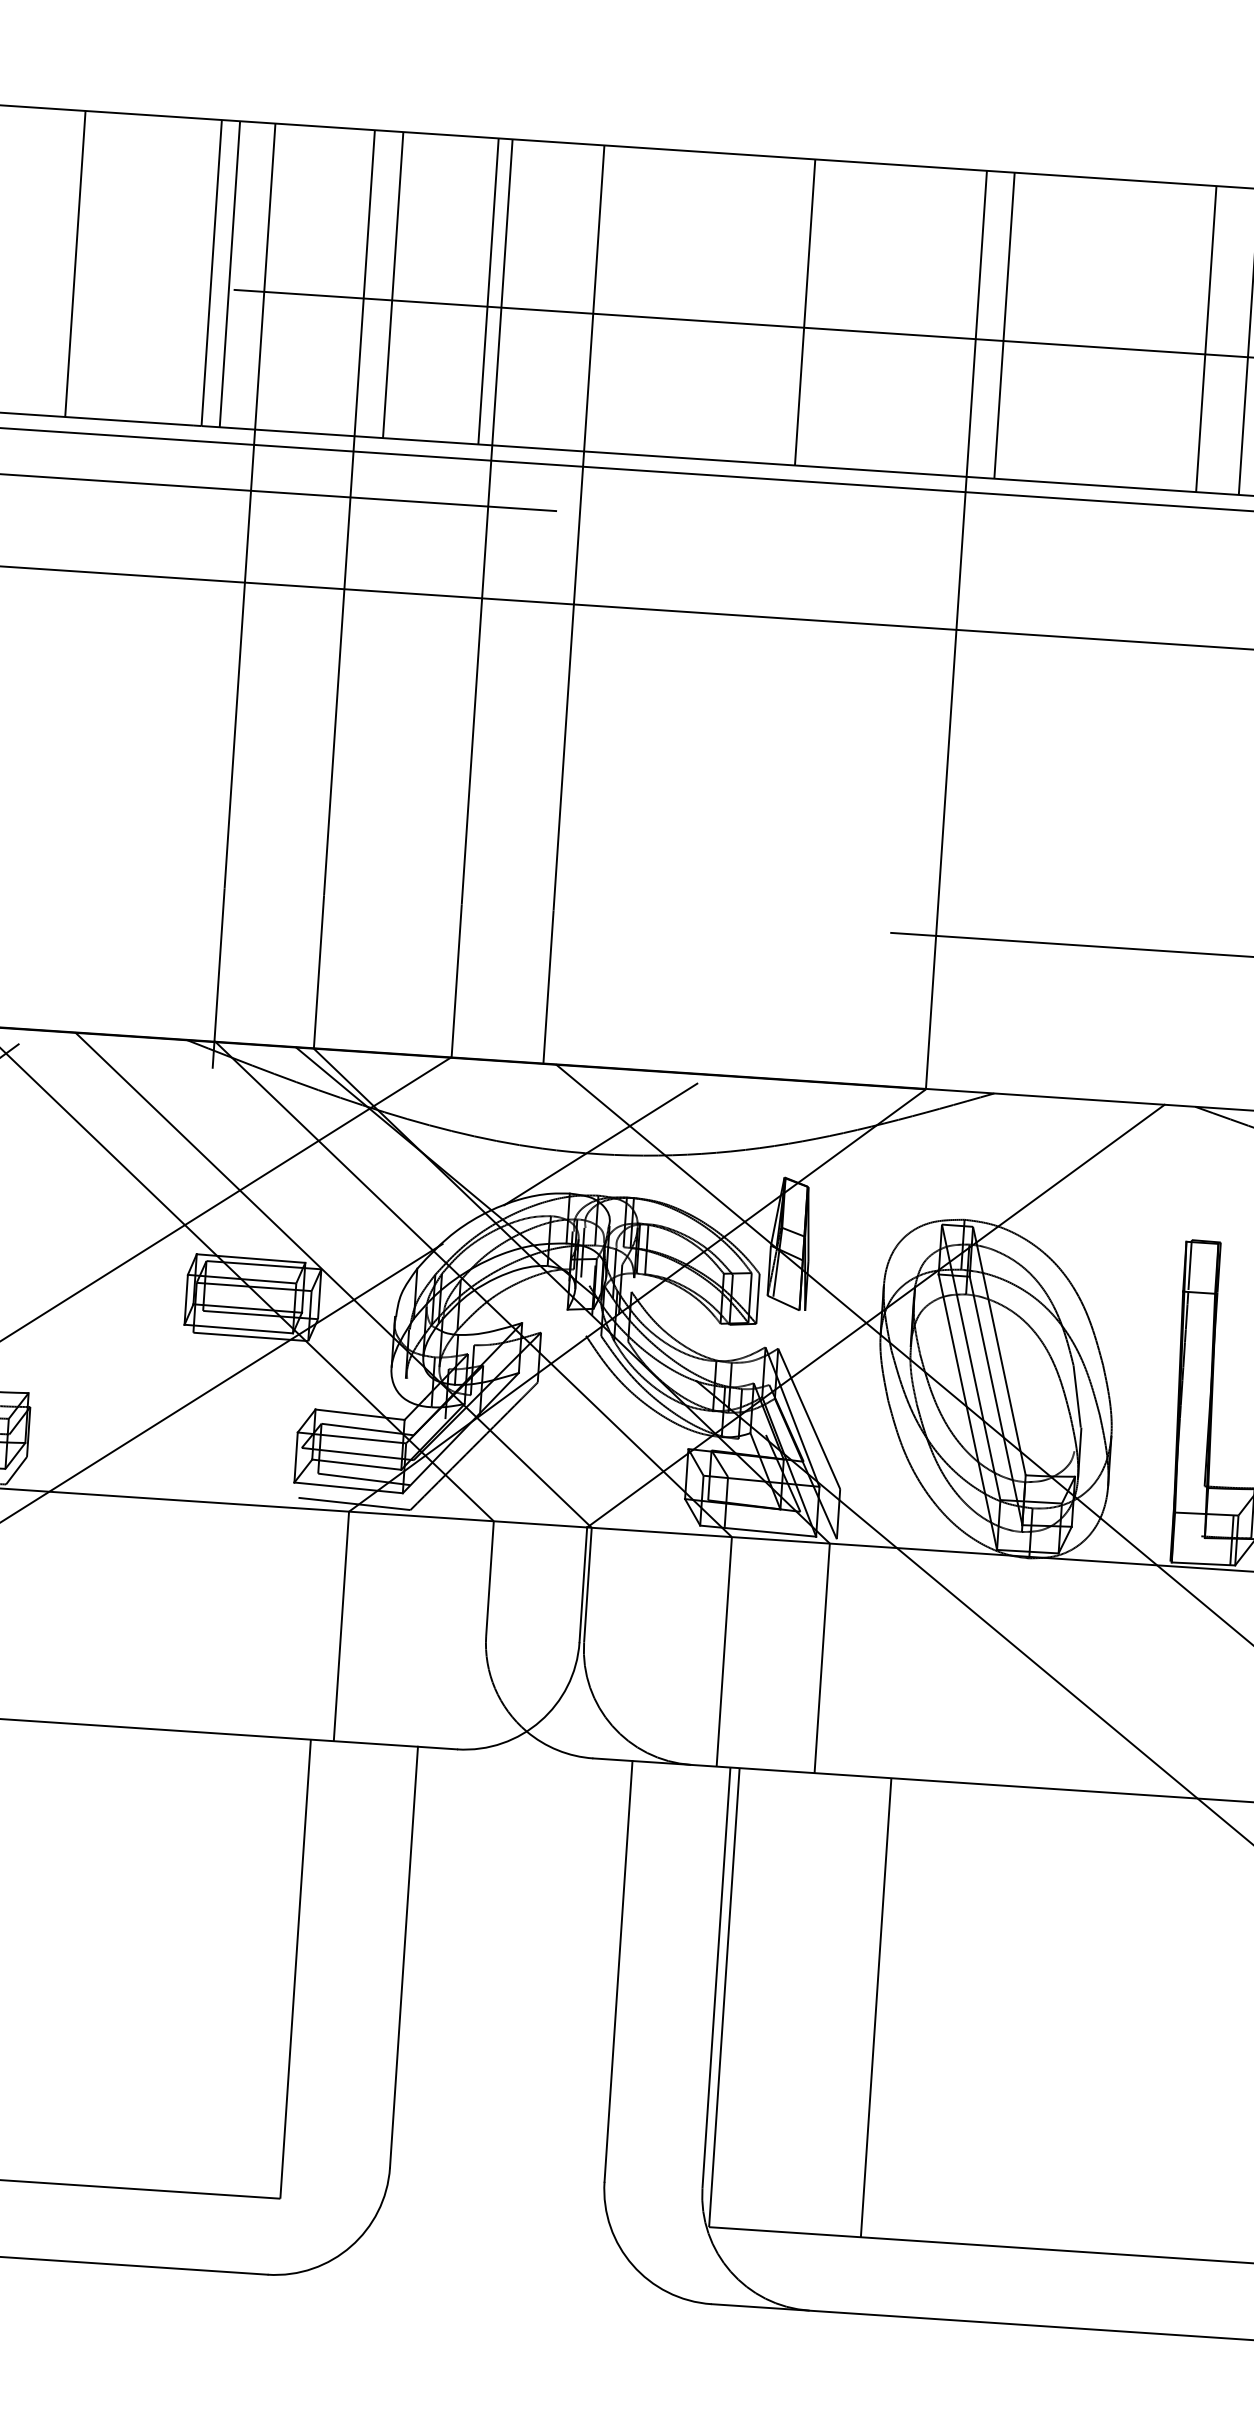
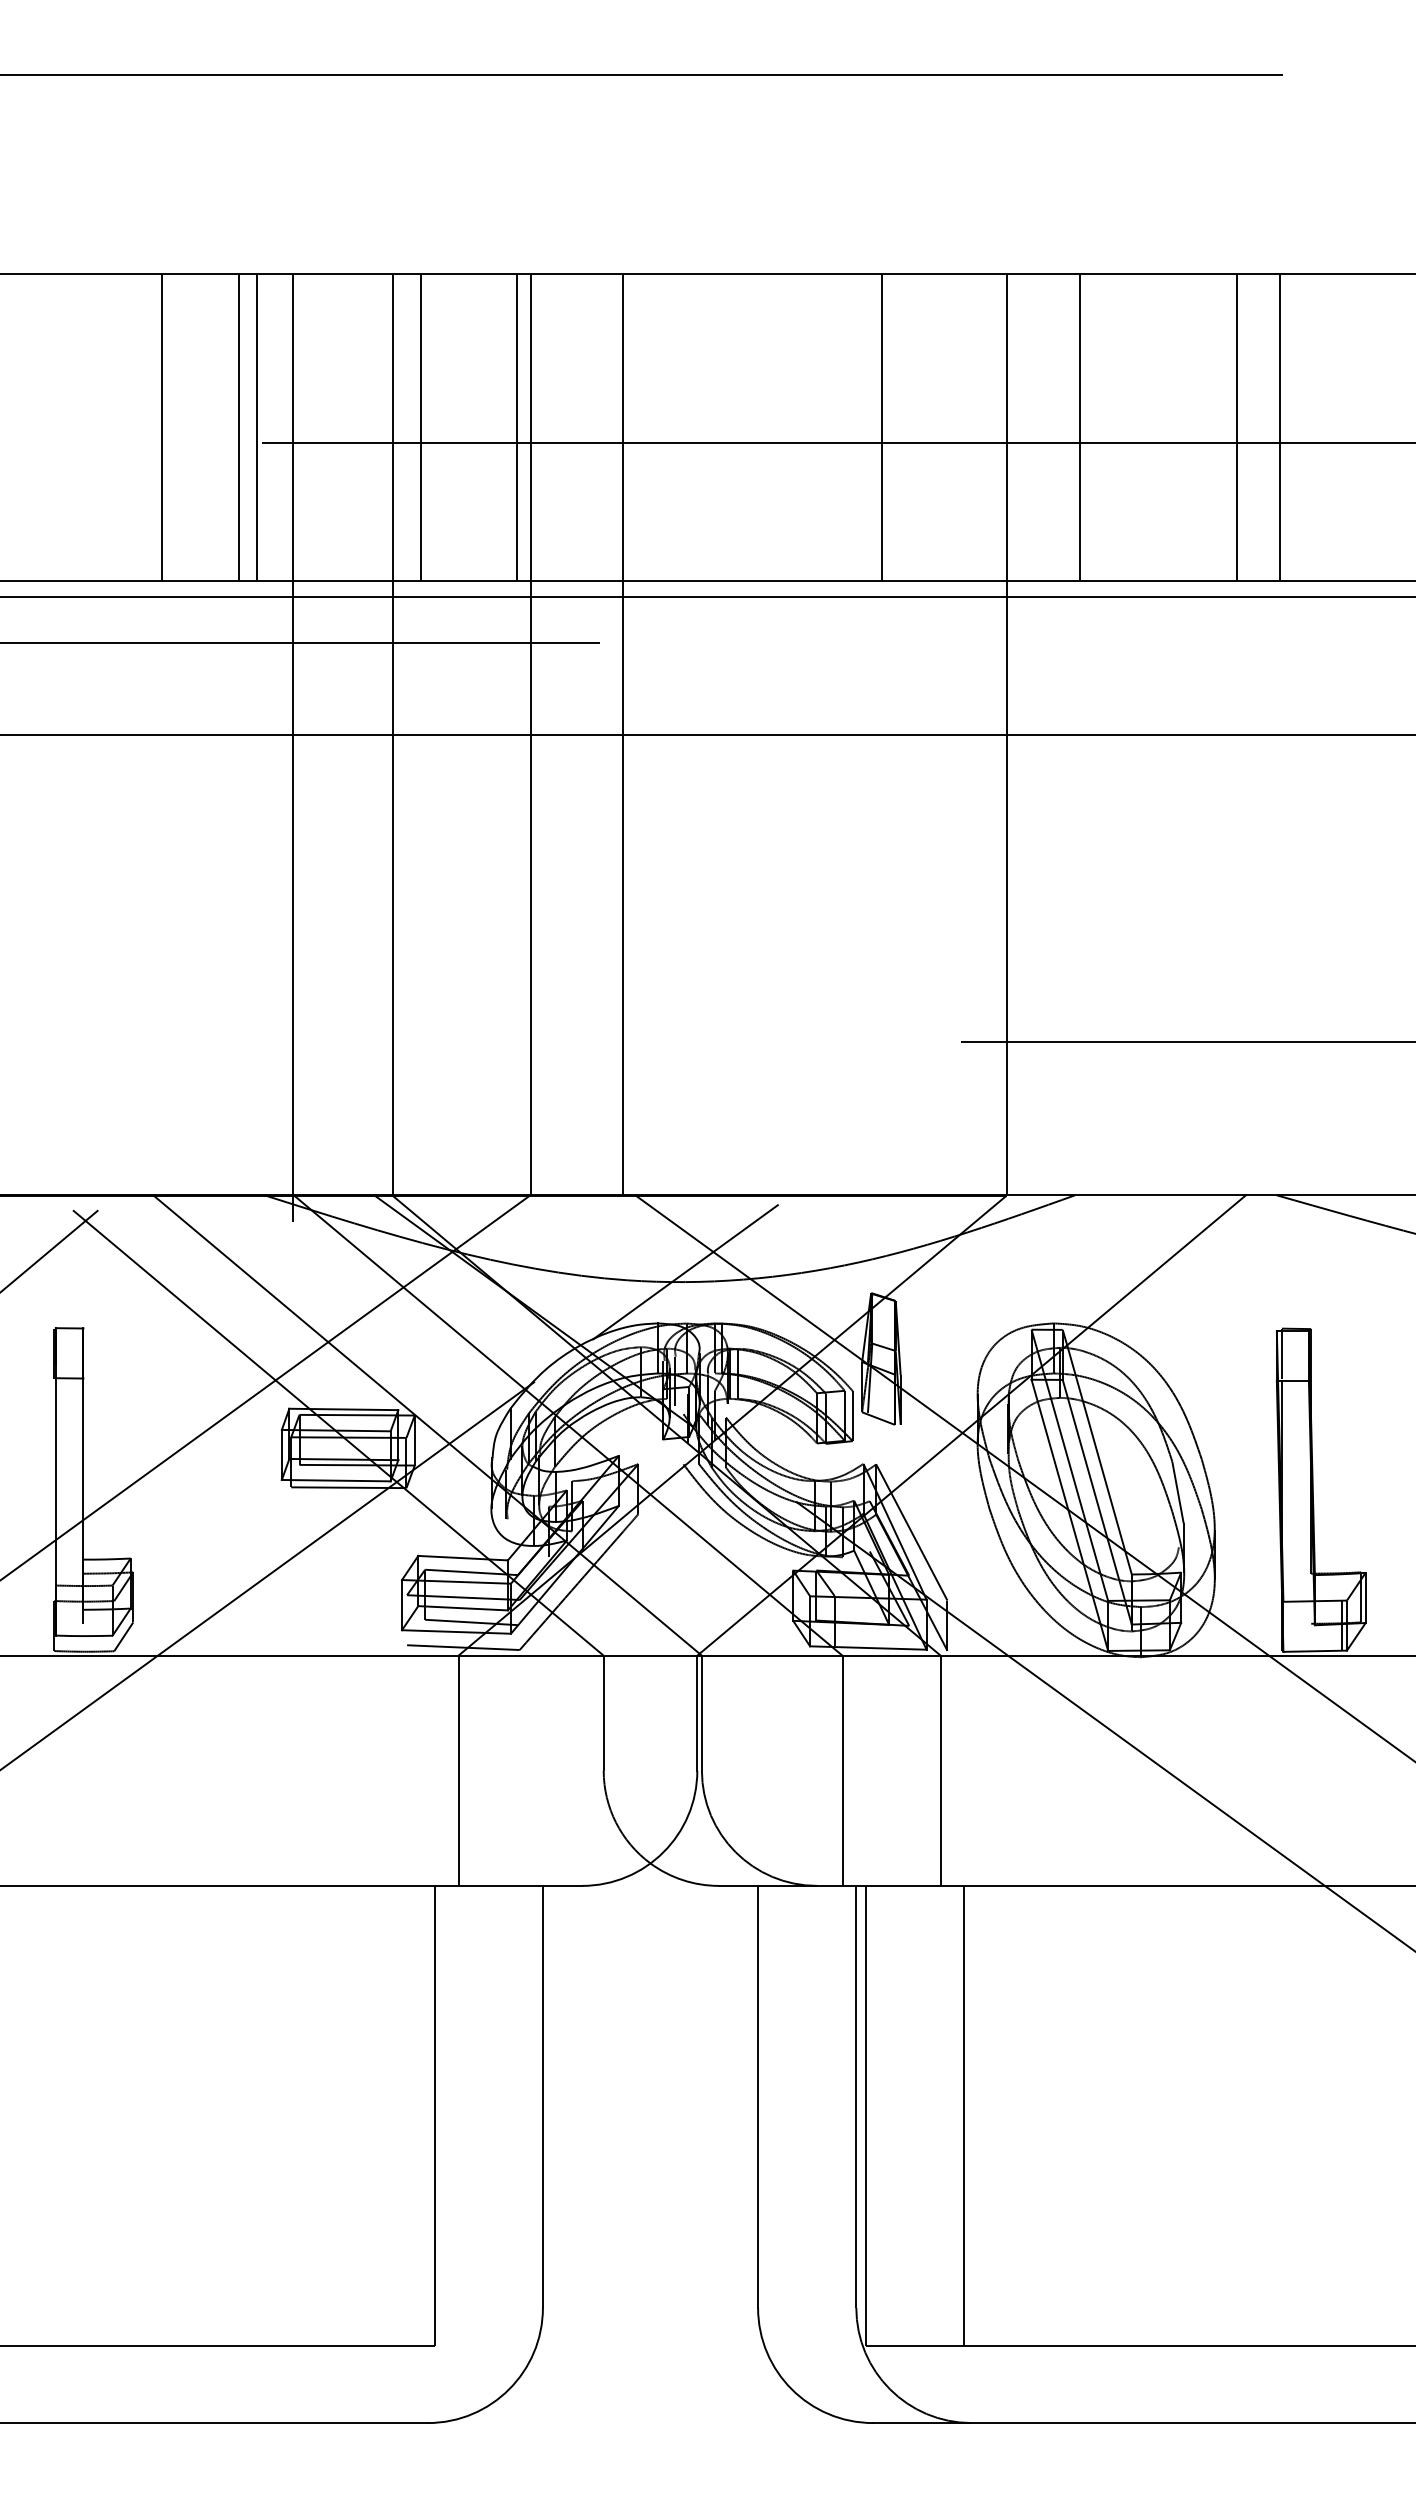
line: (75, 263) -> (162, 427), moved
line: (805, 312) -> (882, 427), moved
line: (1004, 325) -> (1080, 427), moved
line: (875, 2007) -> (963, 2115), moved

